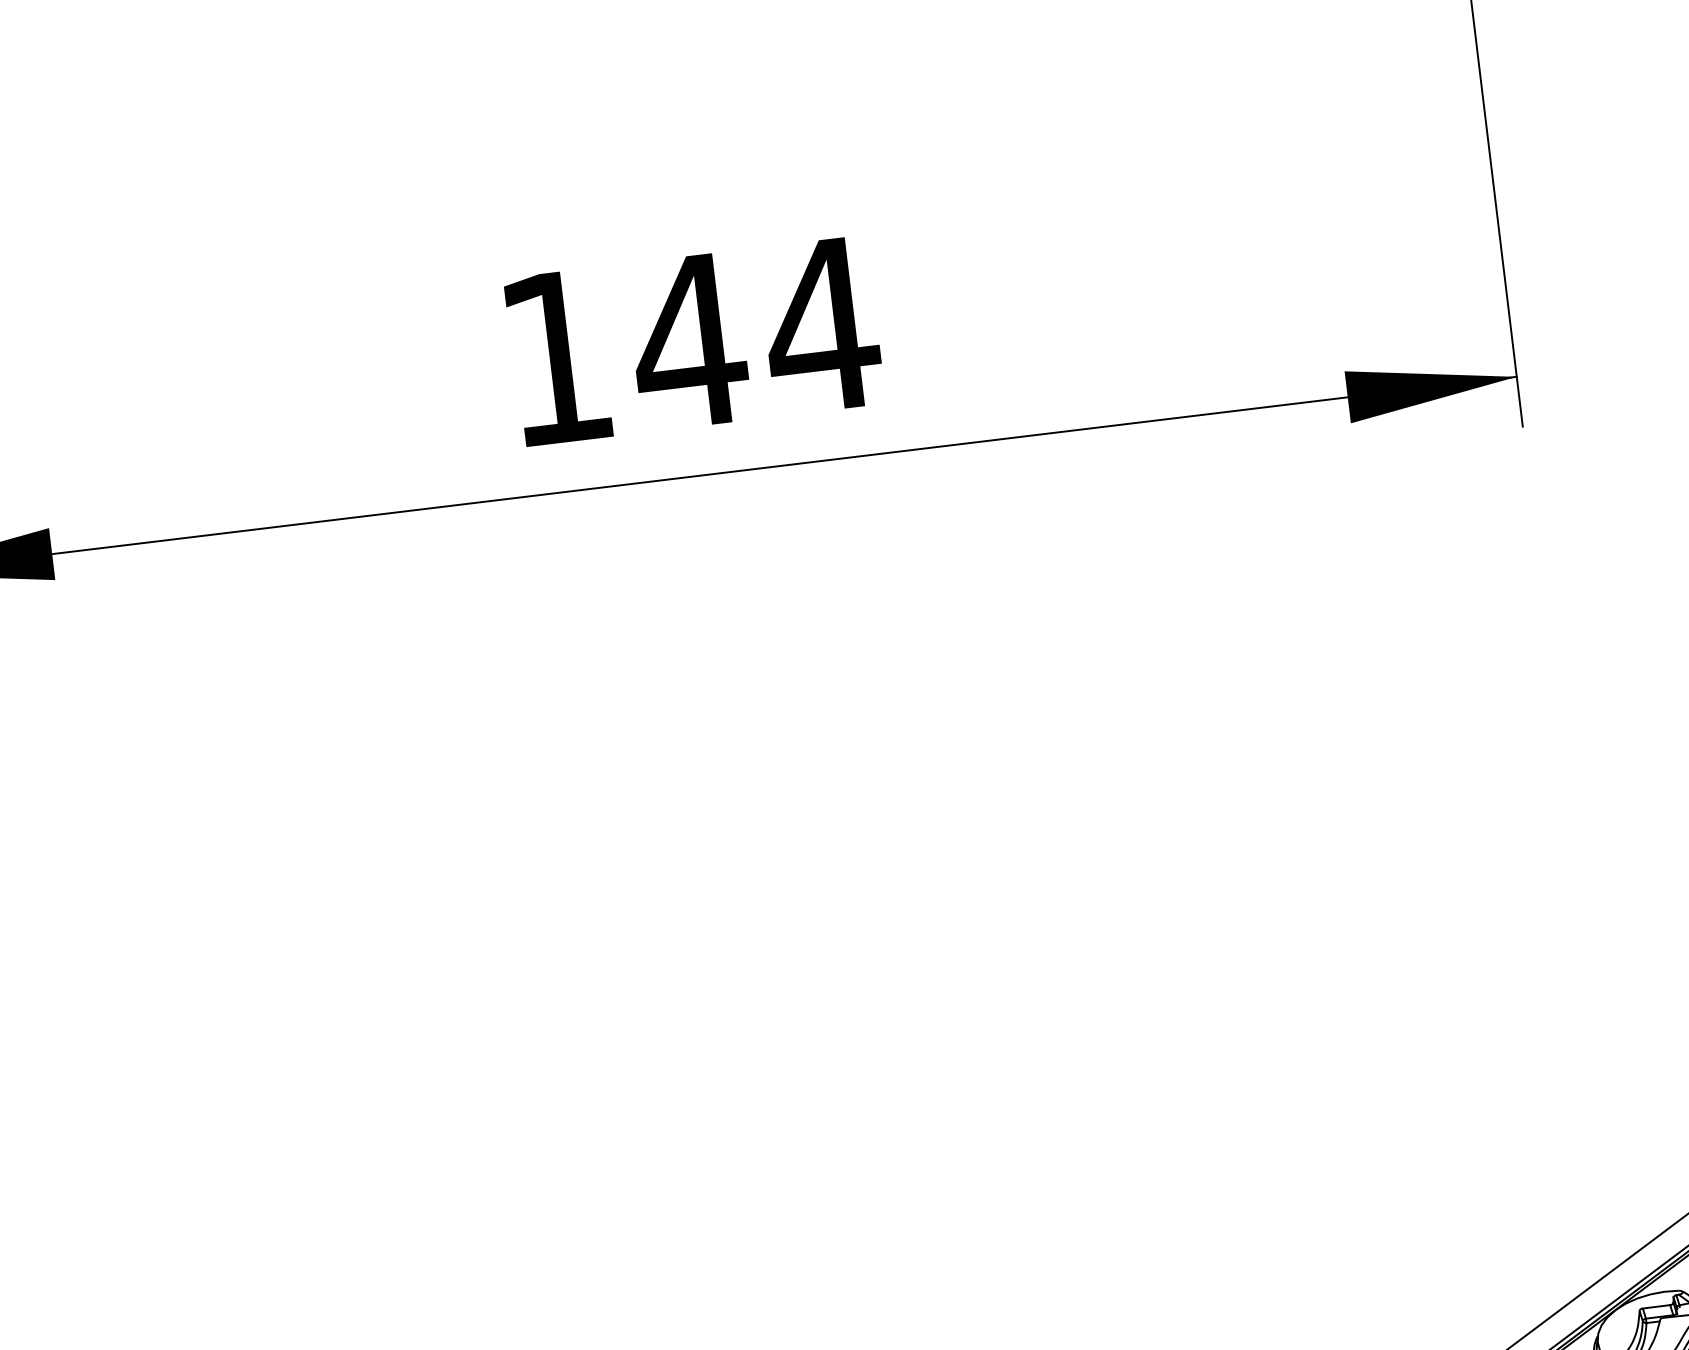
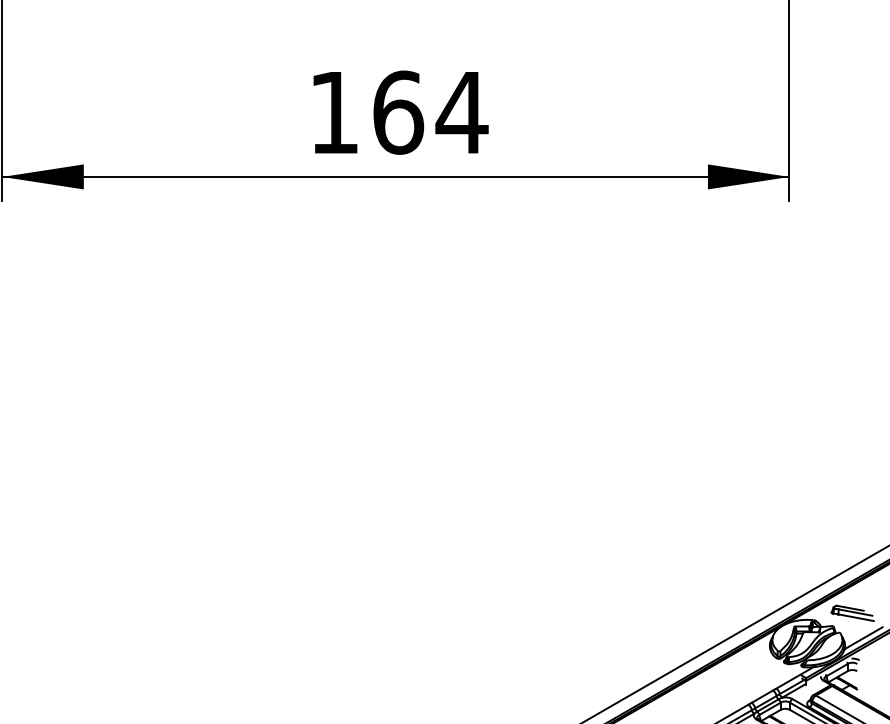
text: (687, 341) -> (397, 112), 144 -> 164

